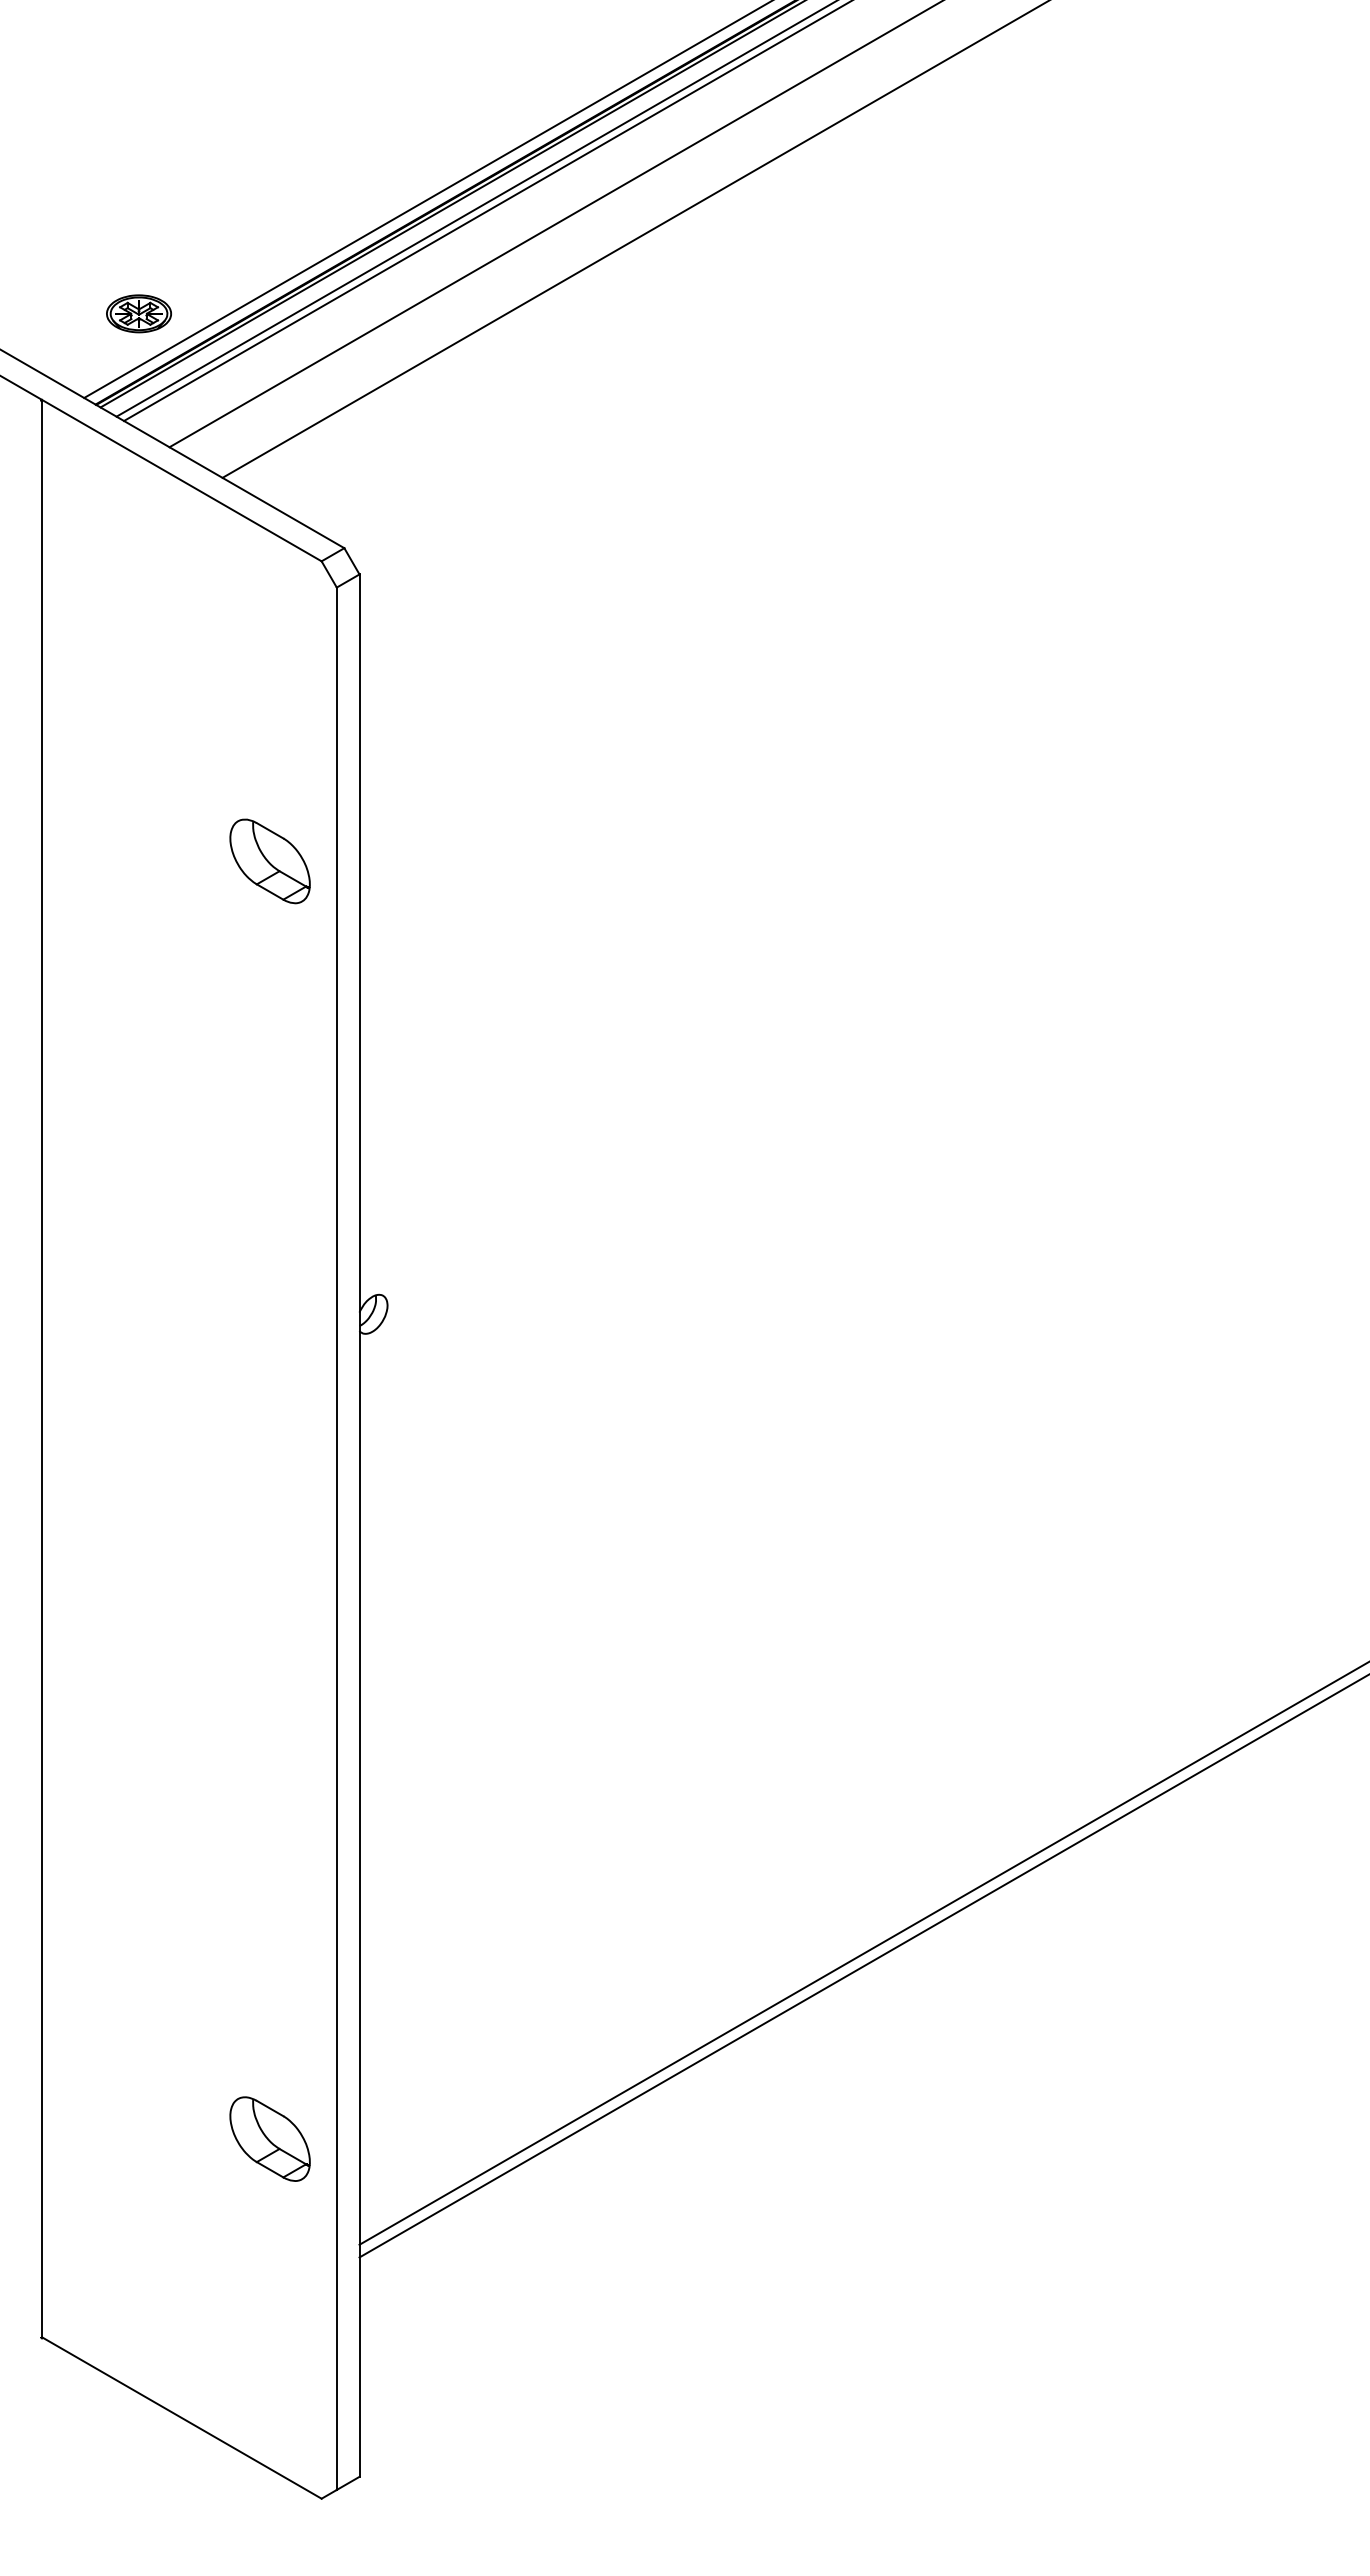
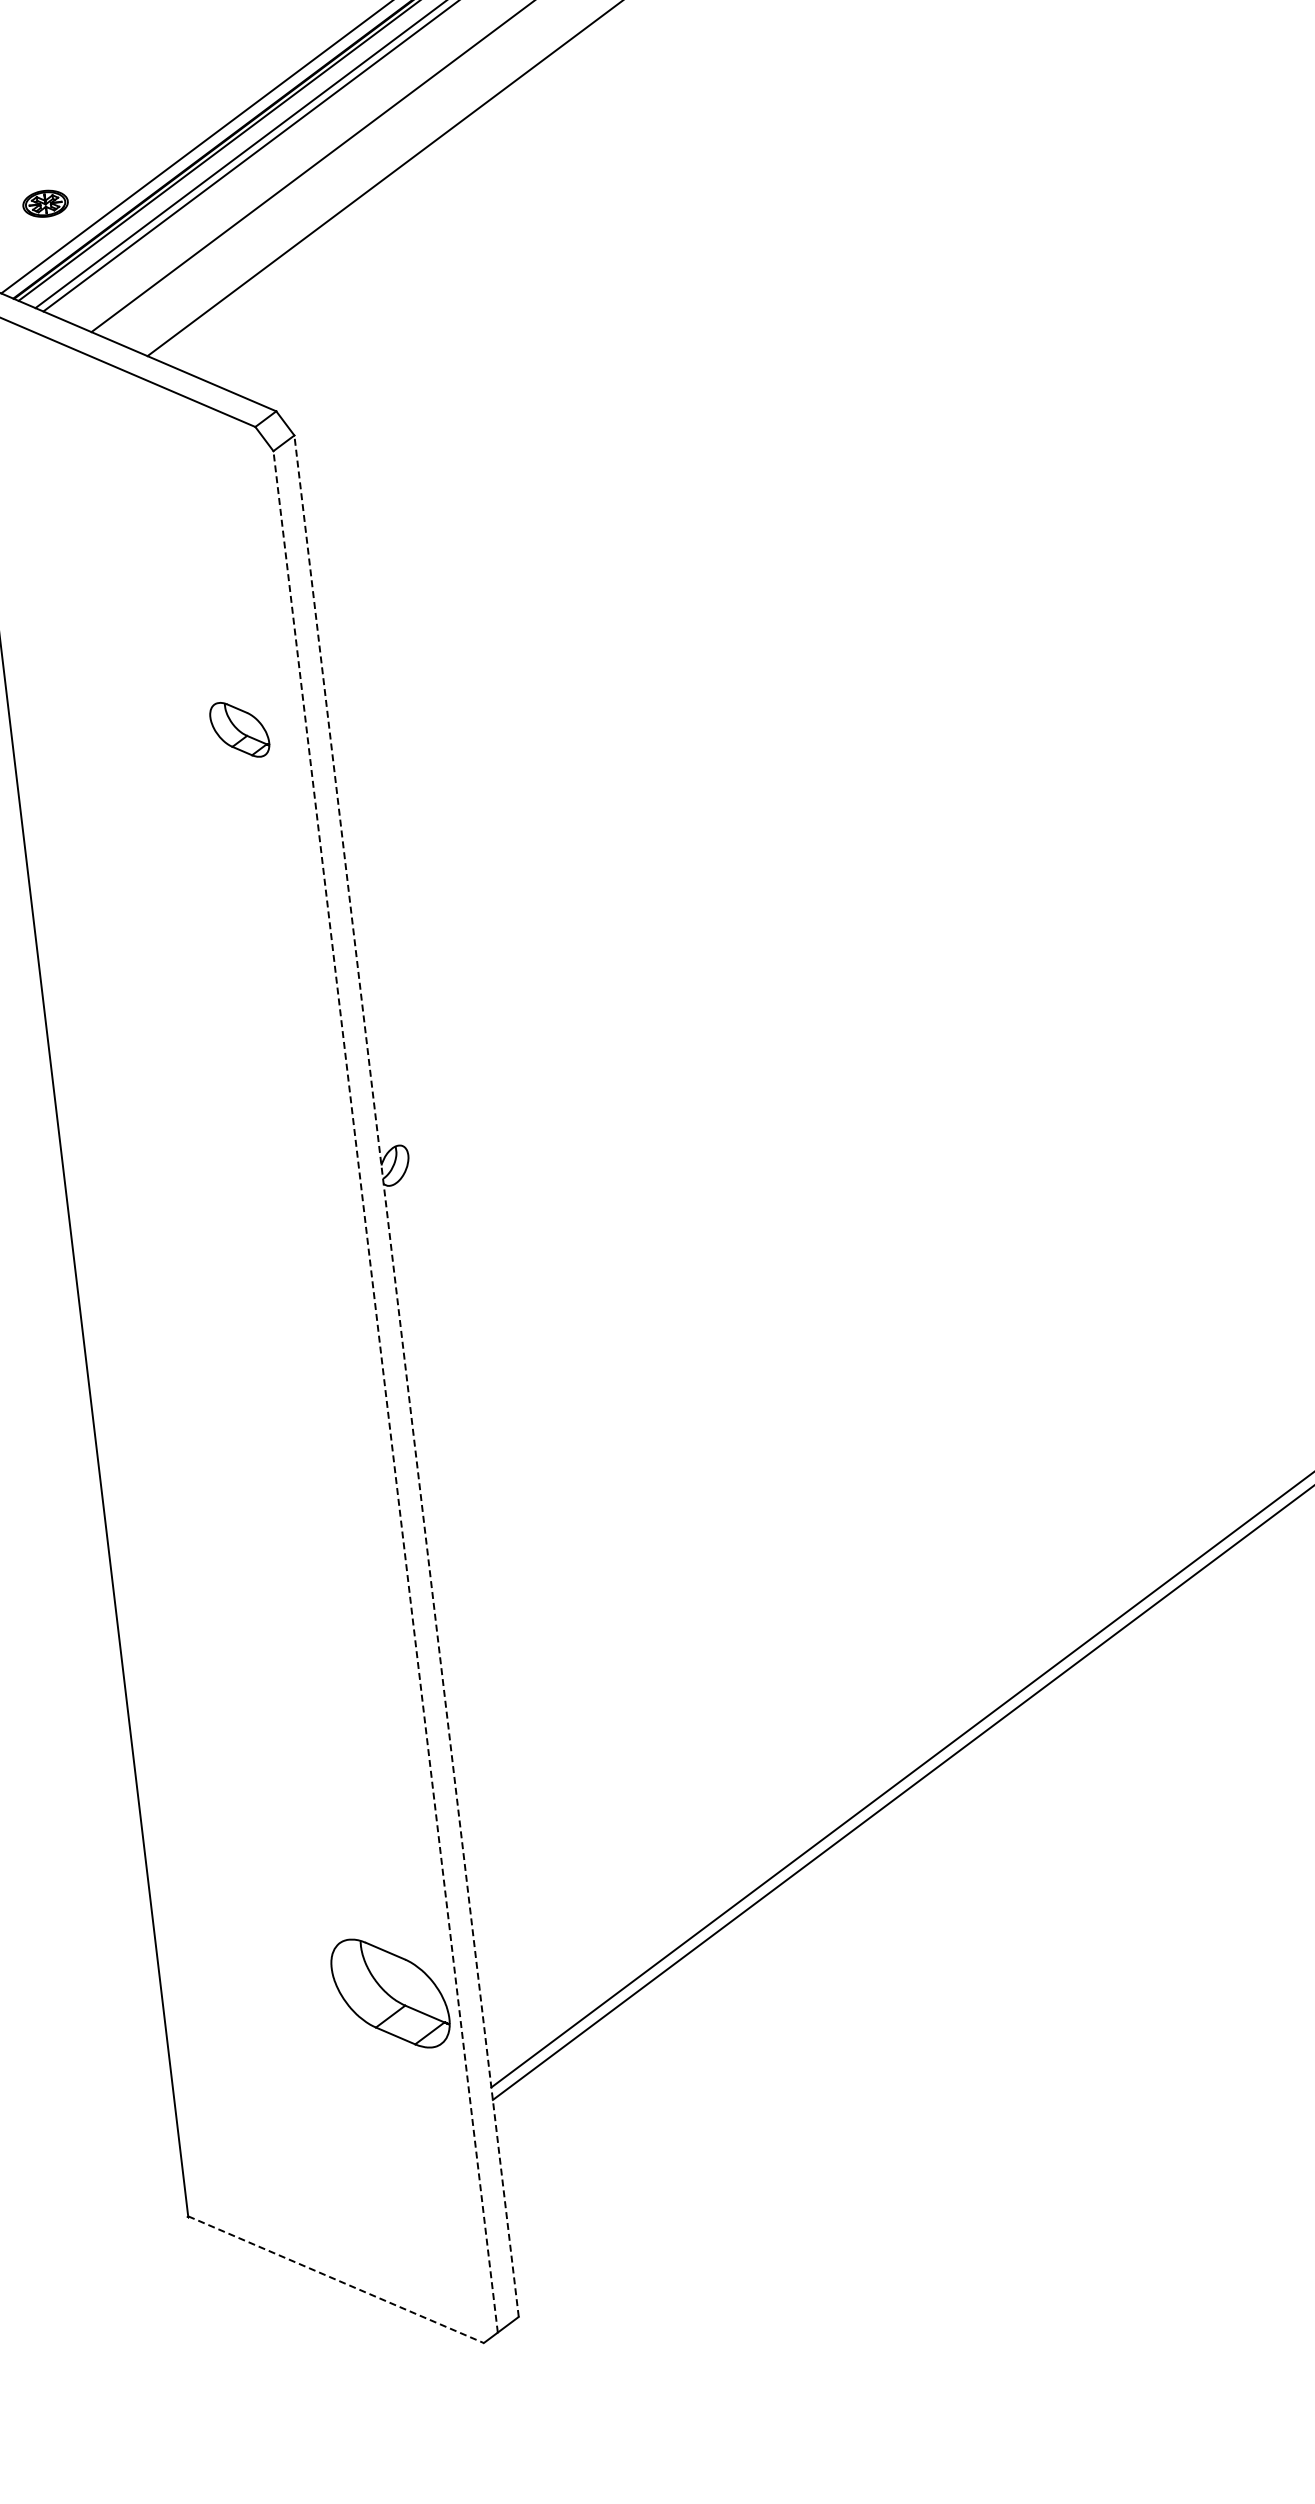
part: (138, 313) -> (45, 203), size x0.7
part: (269, 861) -> (239, 730), size x0.7
line: (359, 1525) -> (406, 1376), solid -> dashed
line: (336, 1538) -> (385, 1391), solid -> dashed
part: (269, 2138) -> (389, 1992), size x1.4
line: (182, 2418) -> (336, 2280), solid -> dashed

